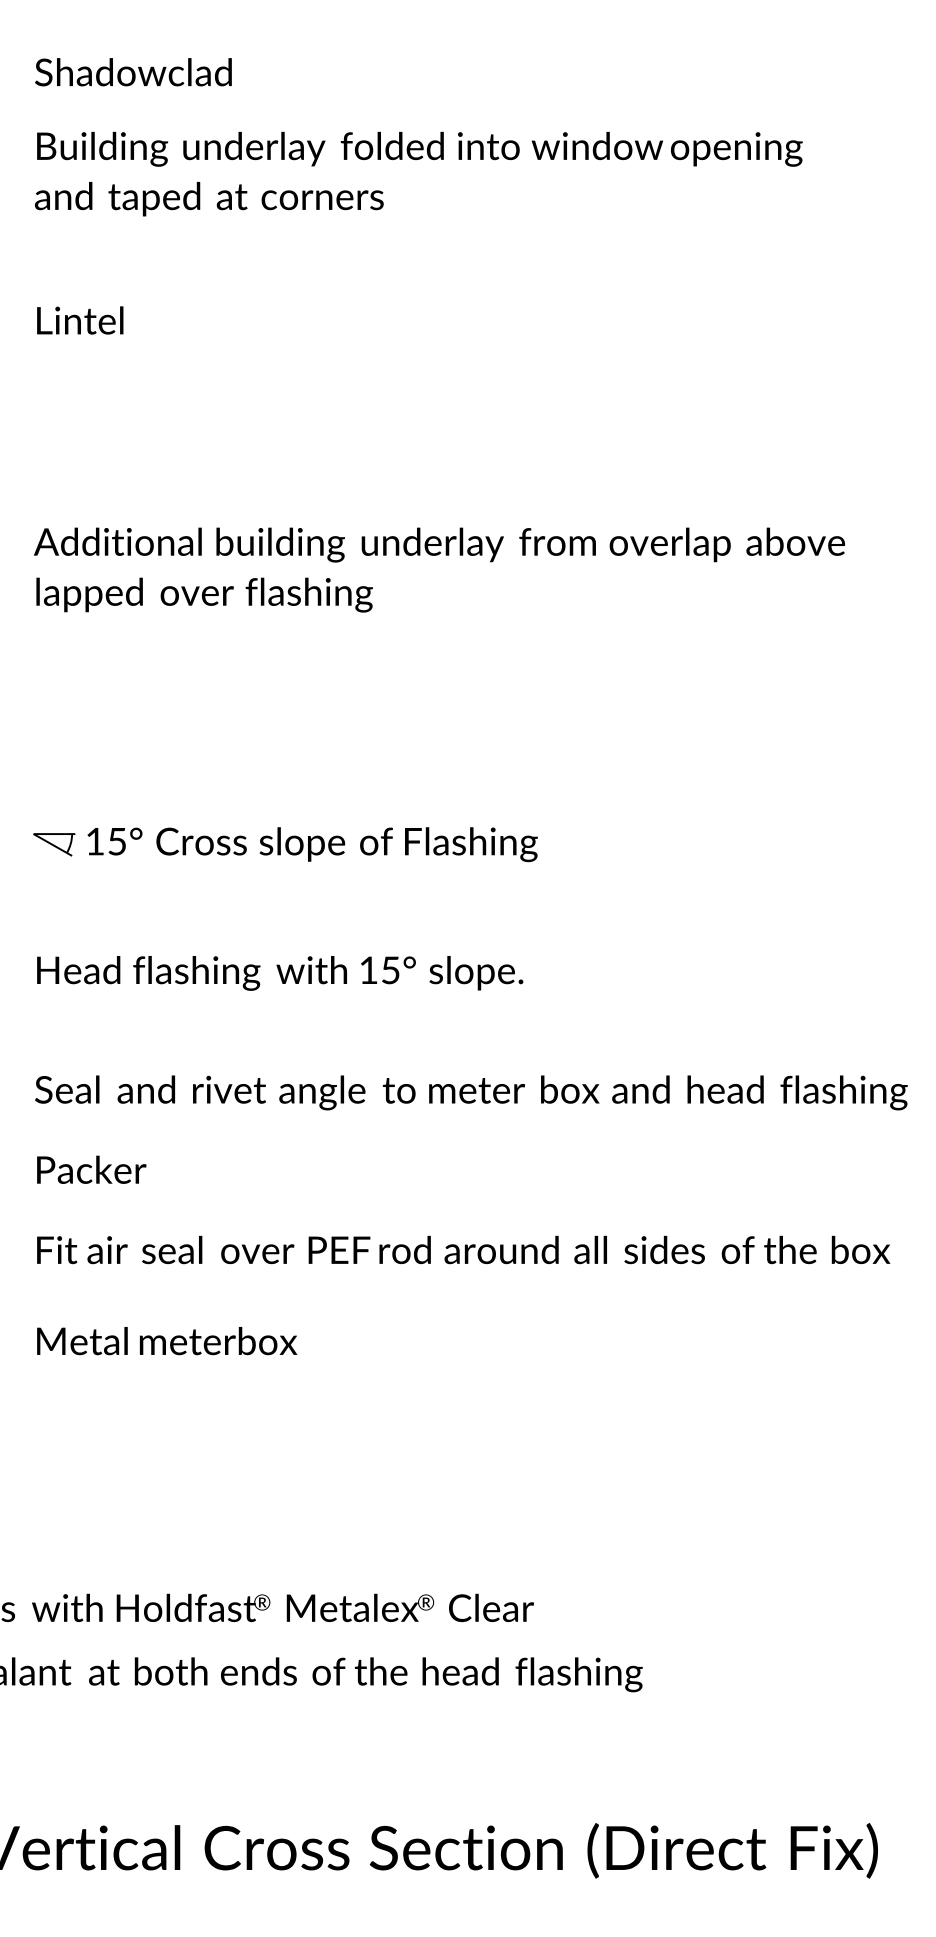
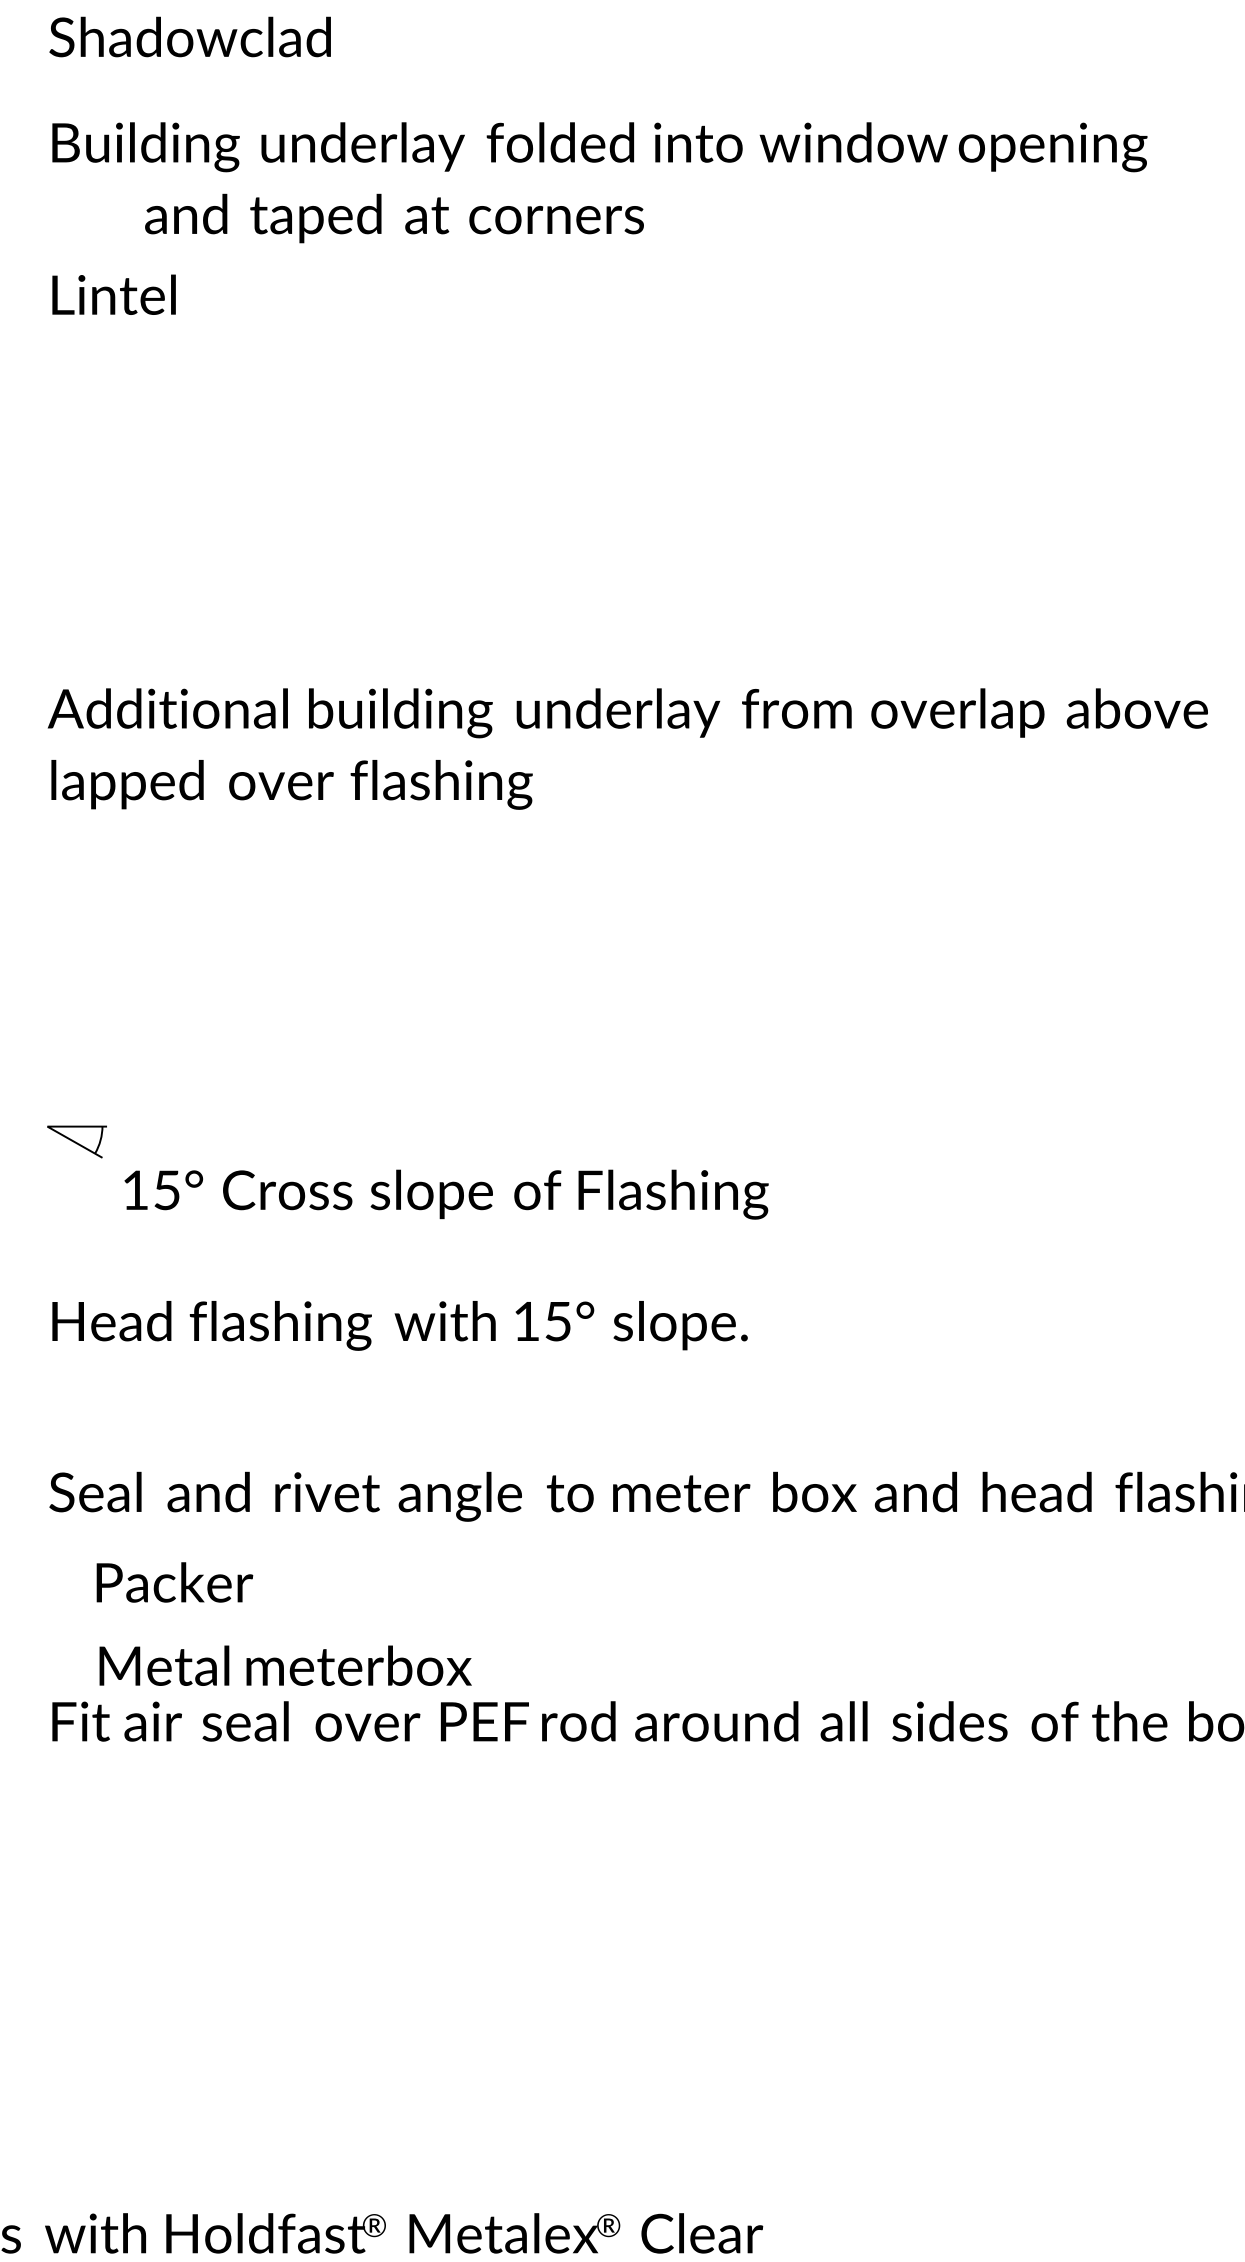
text: (209, 199) -> (394, 219), moved
text: (80, 320) -> (114, 294), moved
text: (312, 844) -> (446, 1194), moved
text: (91, 1169) -> (174, 1581), moved
text: (167, 1341) -> (286, 1666), moved

